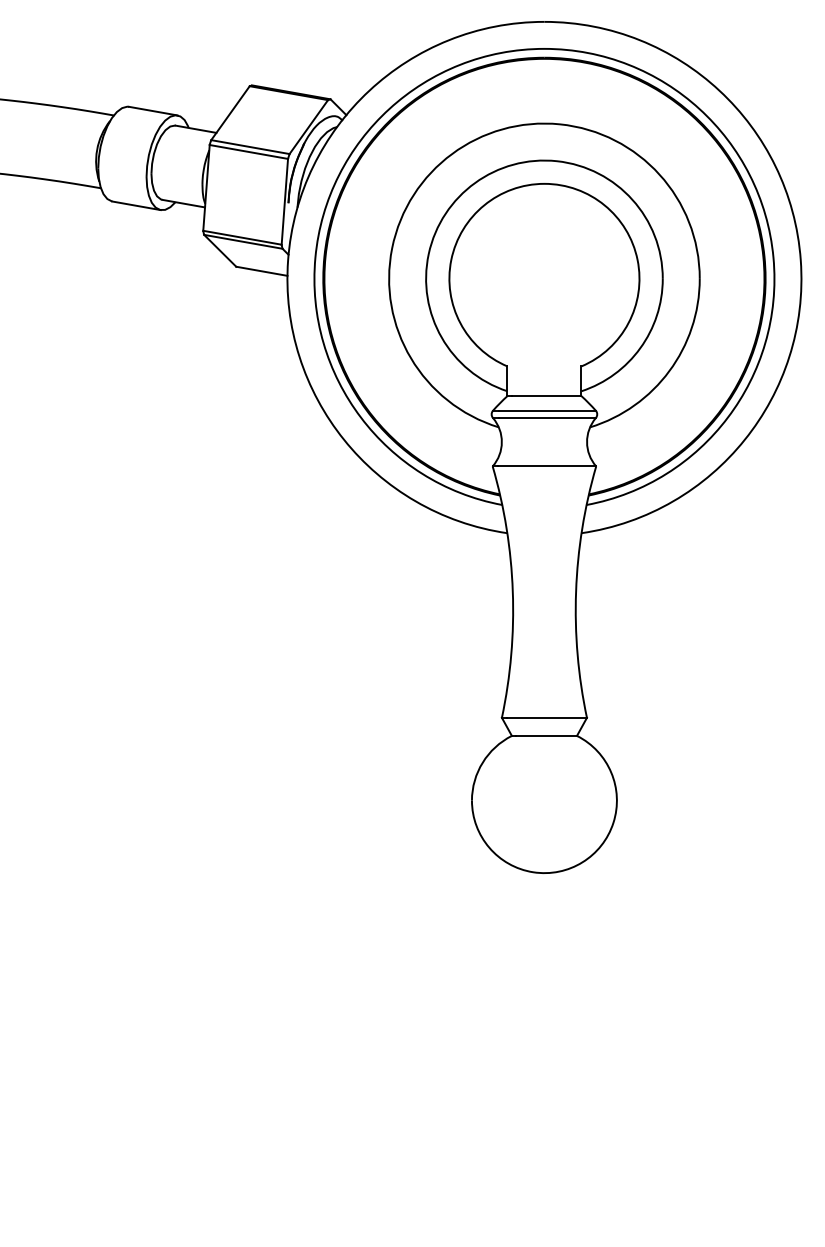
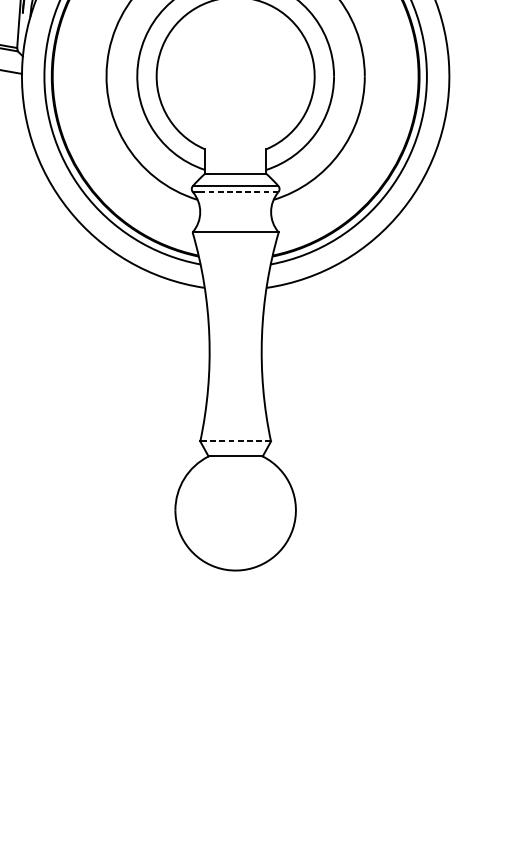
line: (547, 418) -> (238, 192), solid -> dashed
line: (546, 717) -> (237, 441), solid -> dashed

